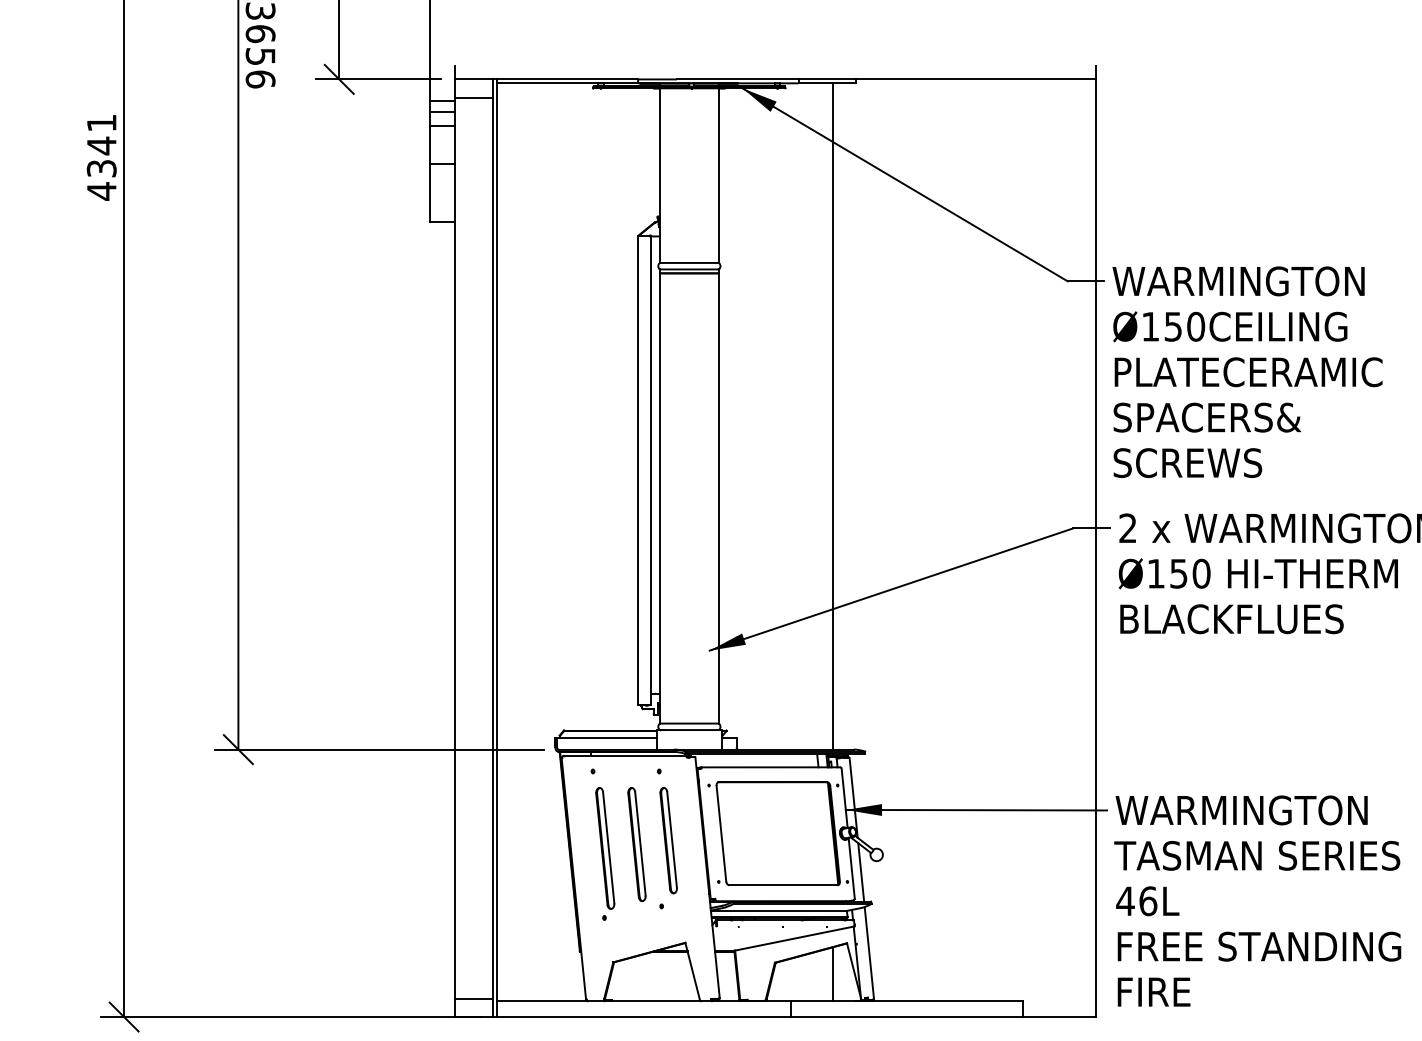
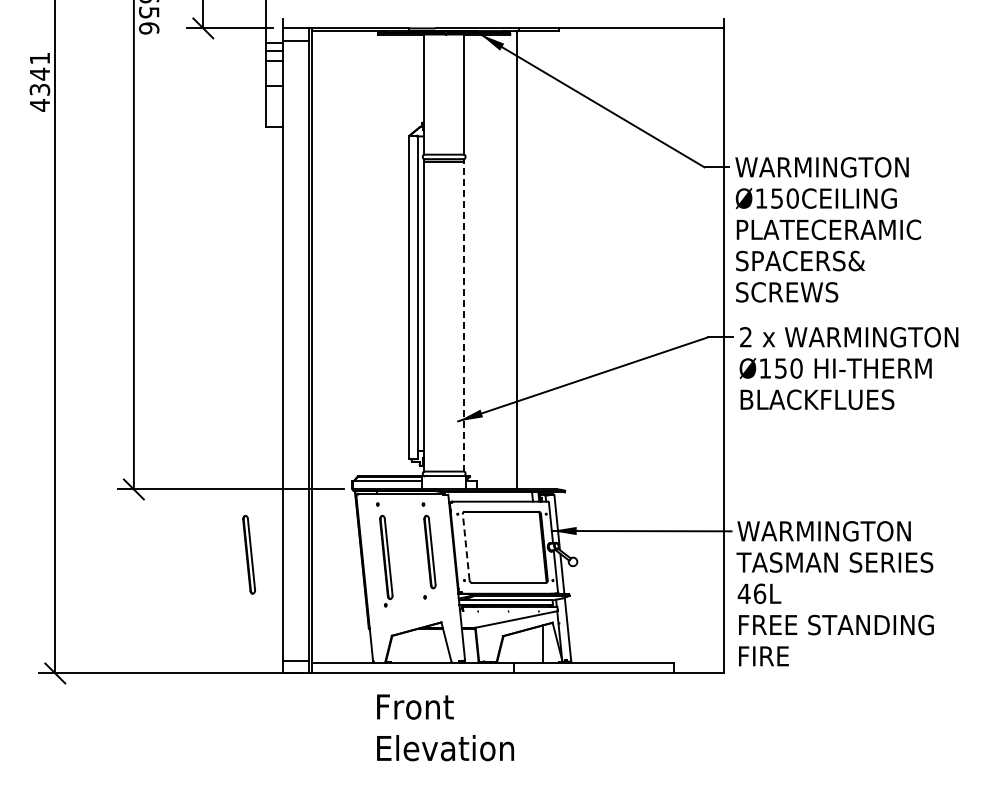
line: (832, 416) -> (516, 260), moved
line: (718, 498) -> (464, 316), solid -> dashed
line: (721, 832) -> (466, 546), solid -> dashed
part: (637, 844) -> (249, 554), moved

